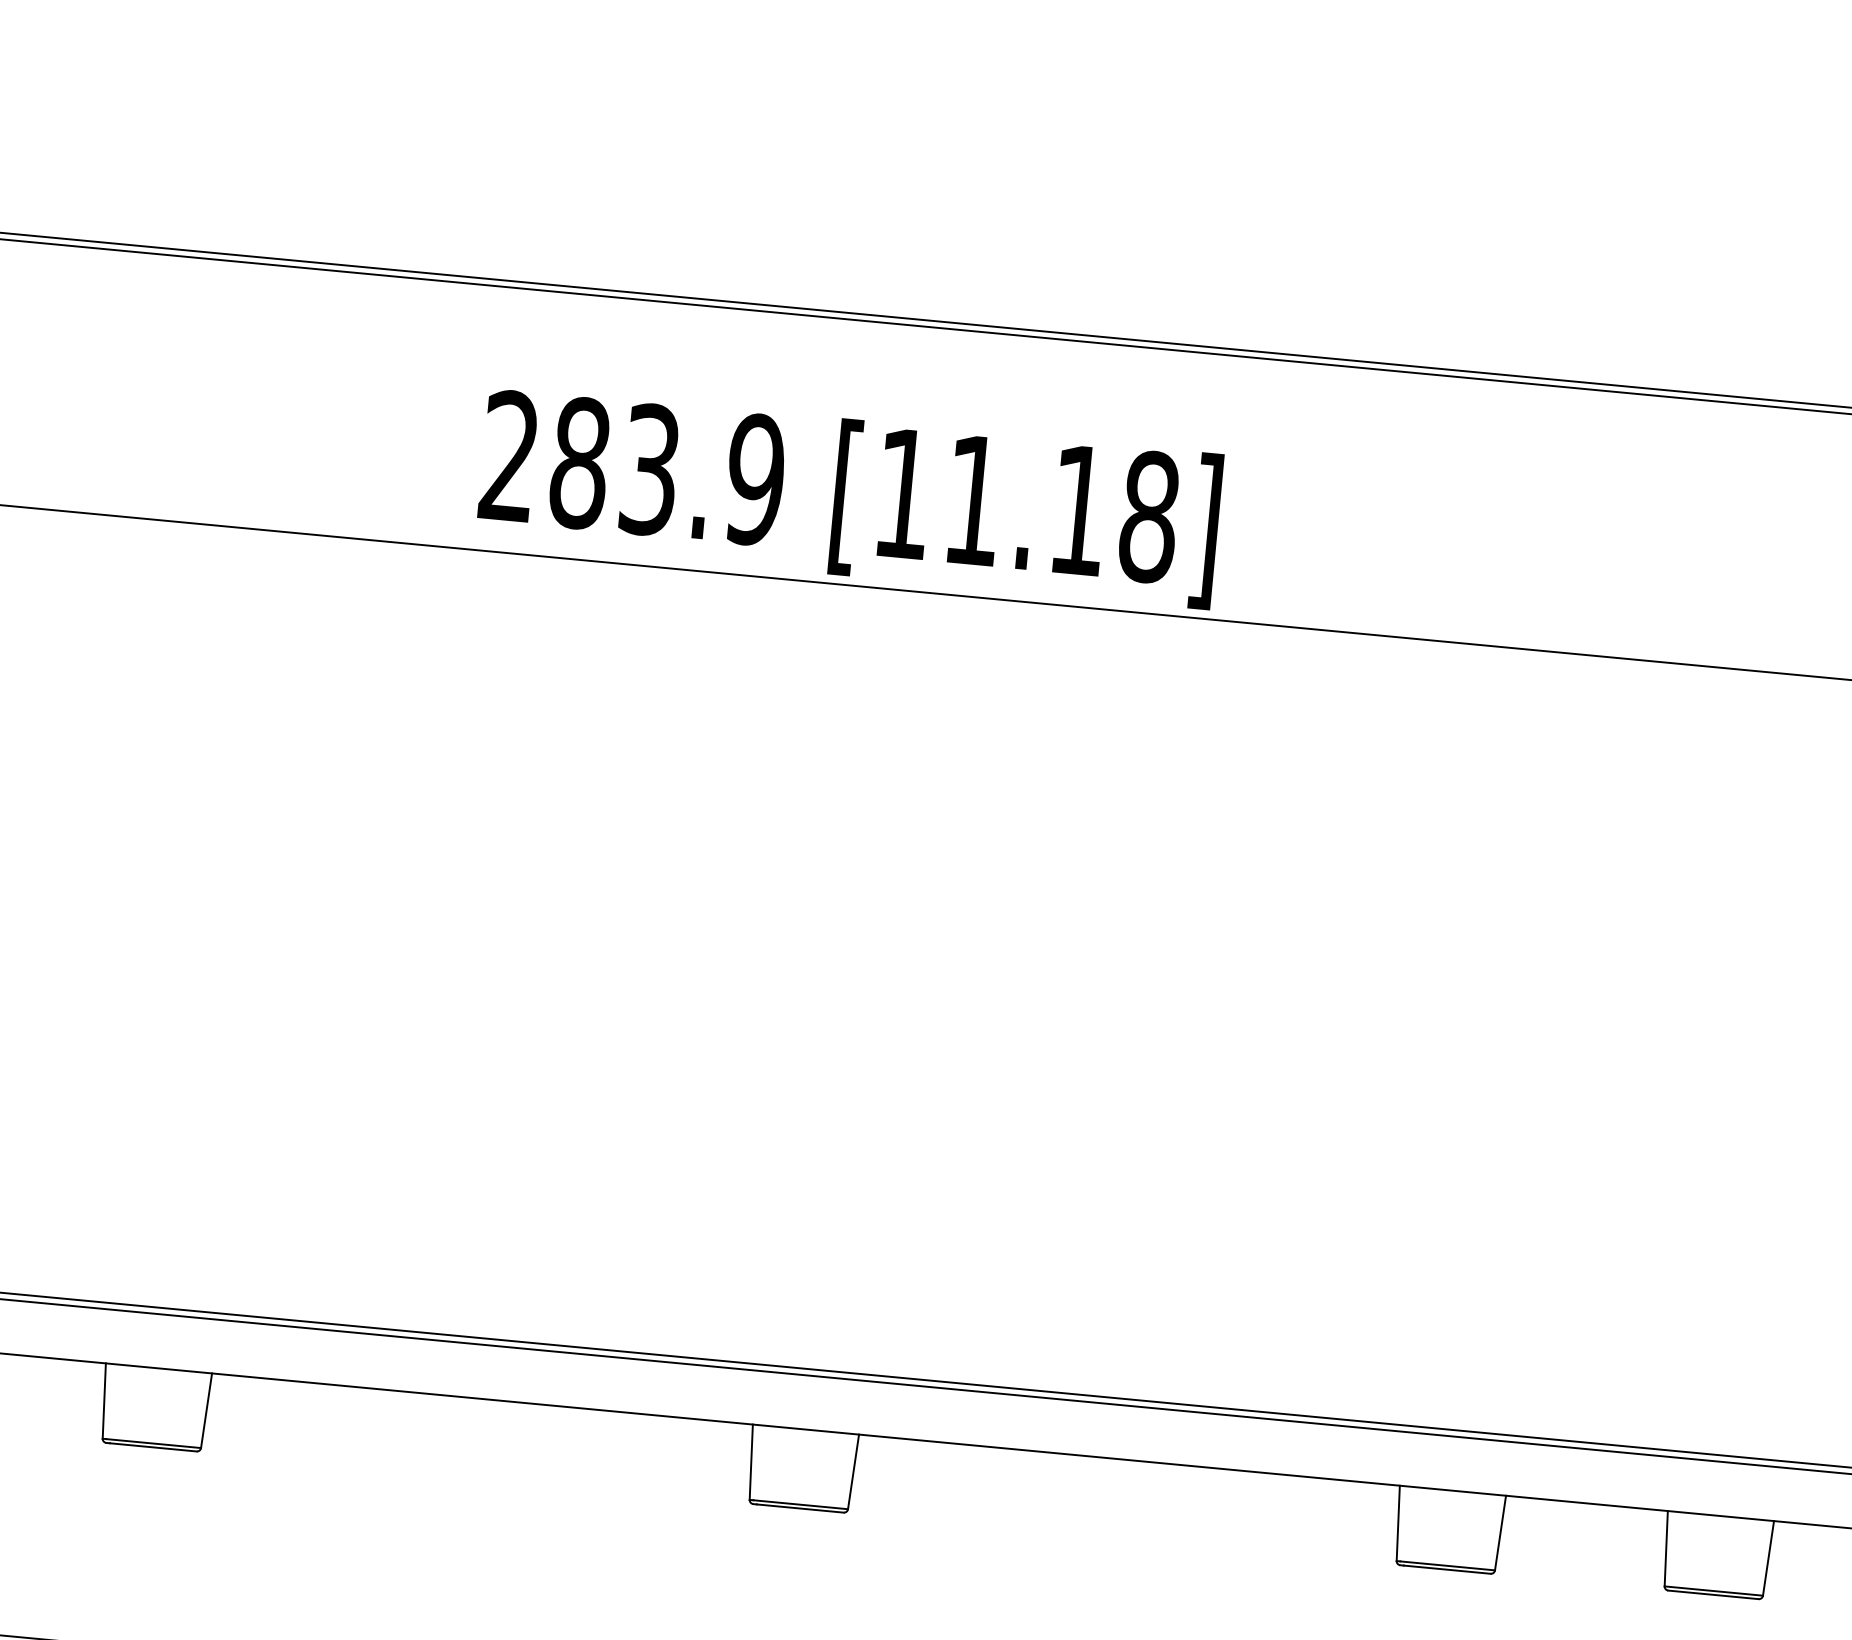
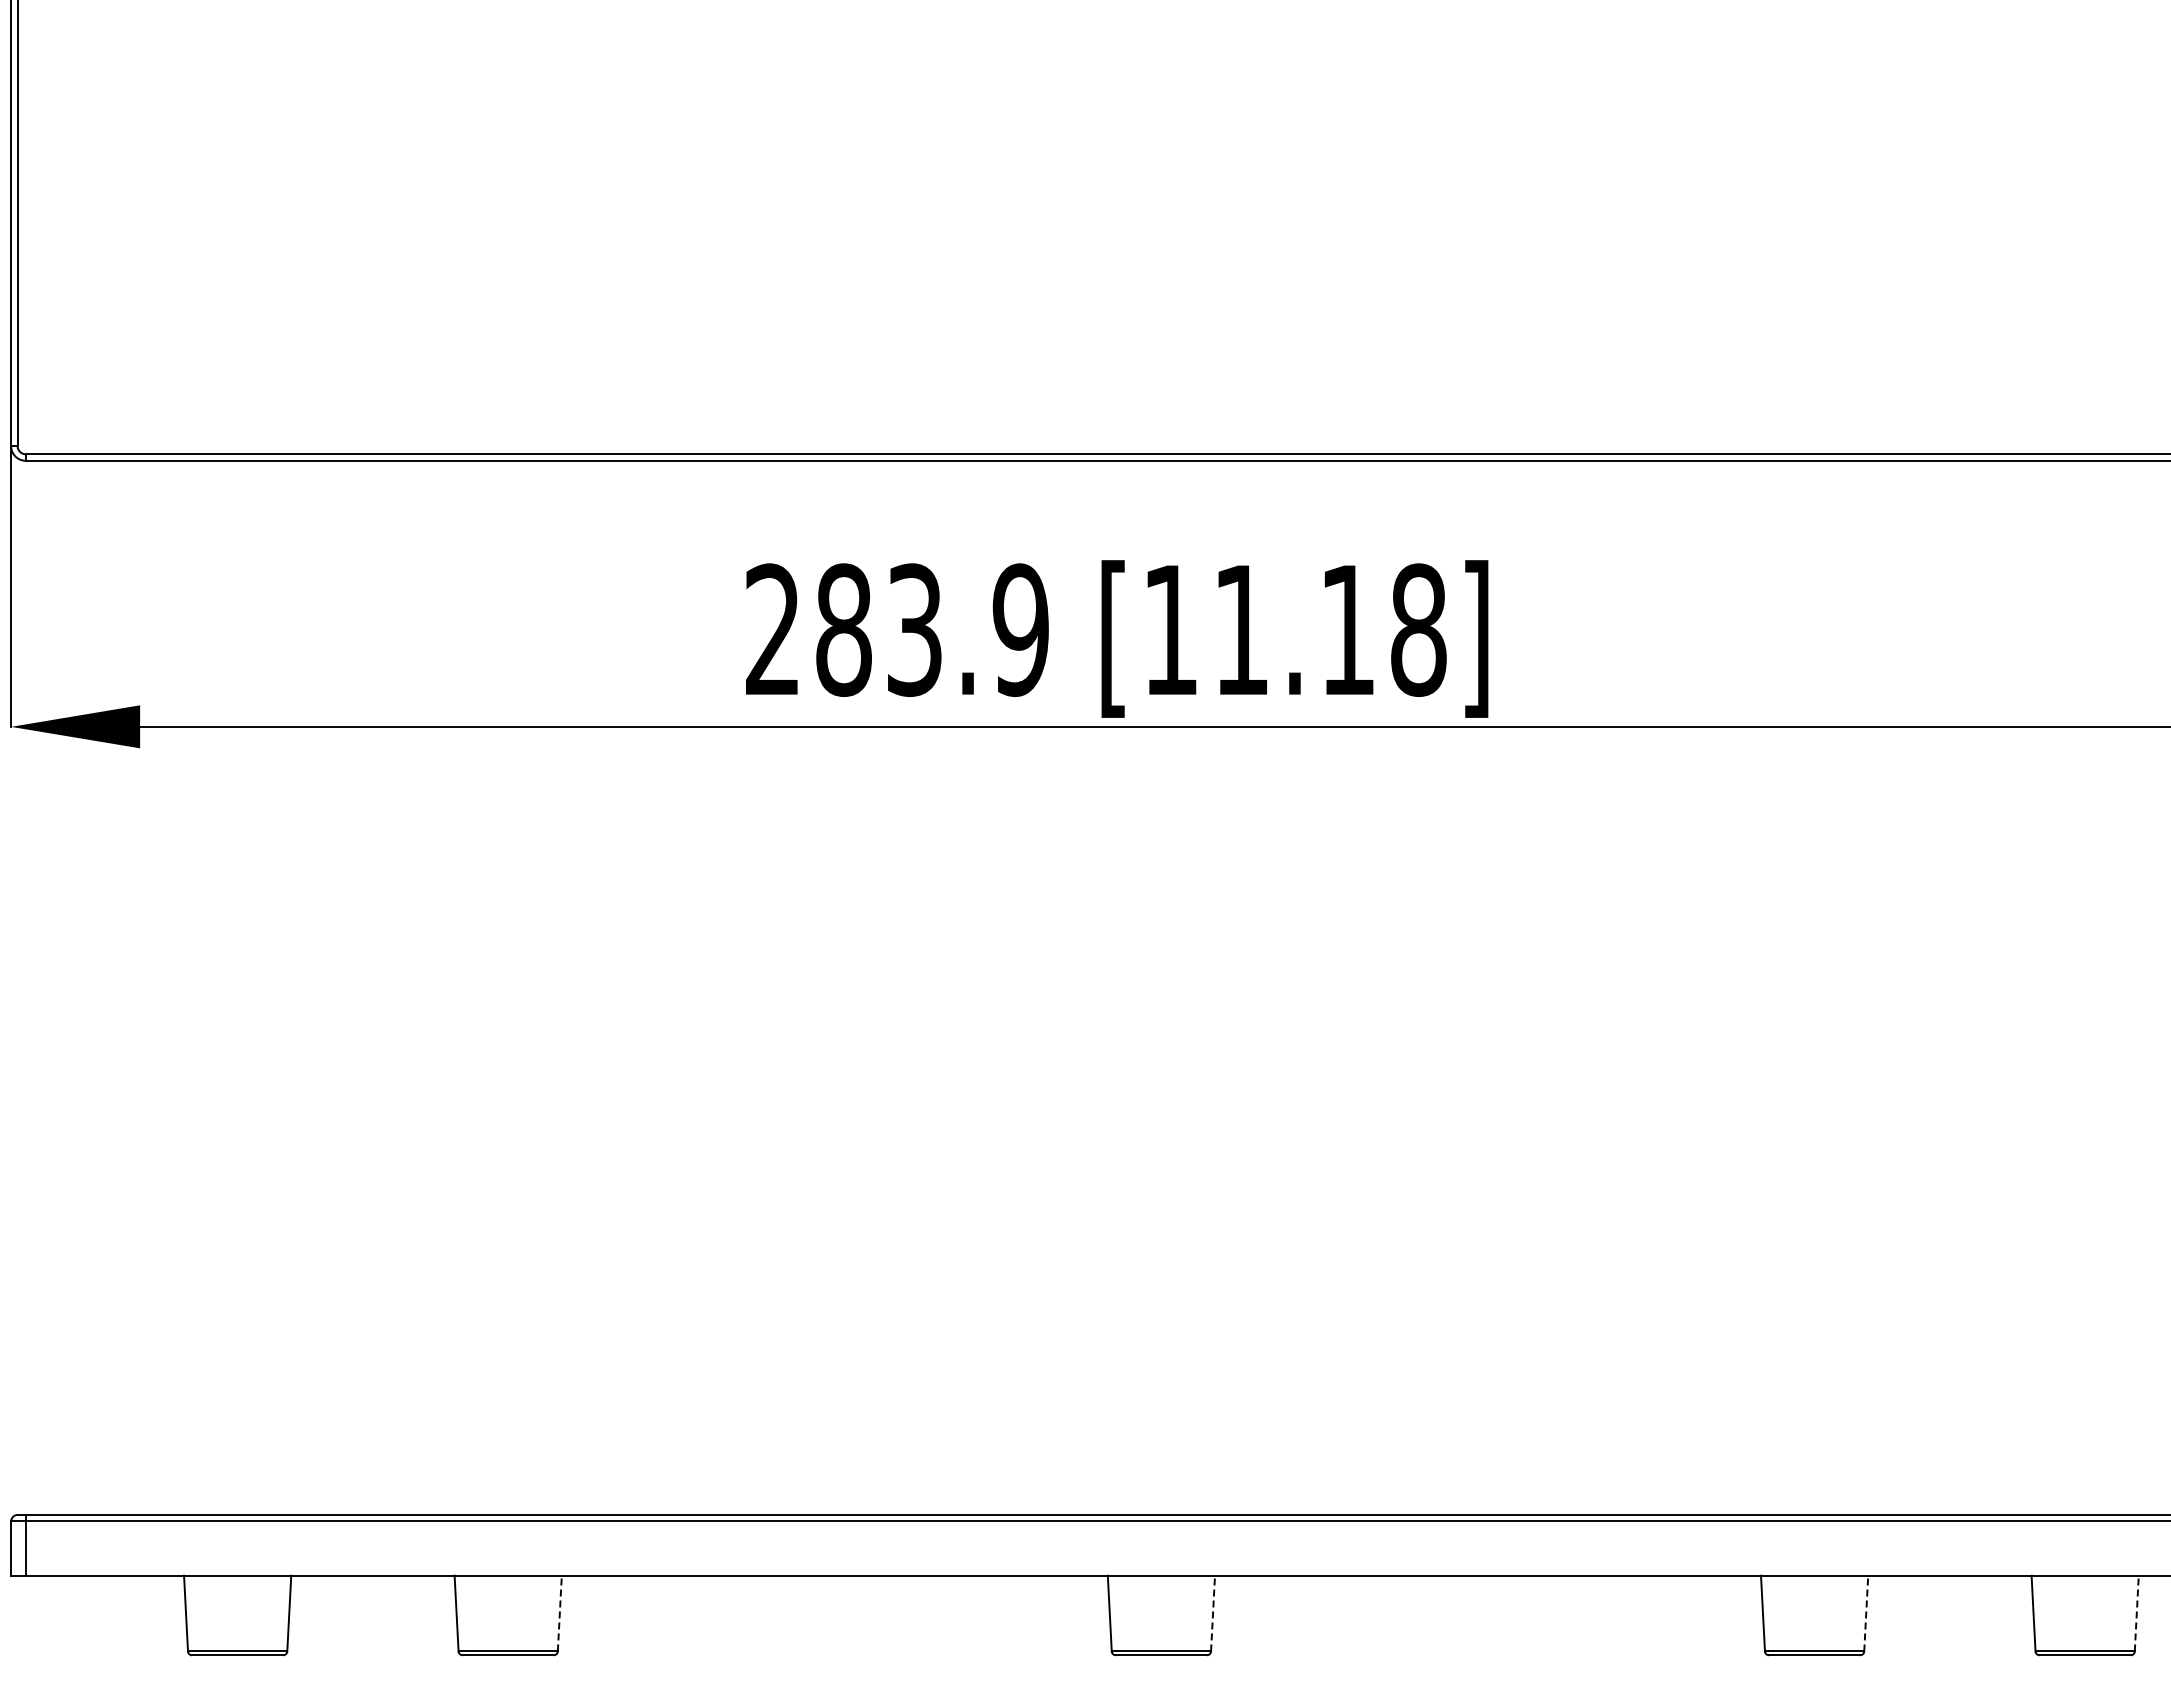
line: (206, 1410) -> (559, 1613), solid -> dashed
line: (854, 1471) -> (1213, 1613), solid -> dashed
line: (1500, 1533) -> (1866, 1613), solid -> dashed
line: (1768, 1558) -> (2136, 1613), solid -> dashed

